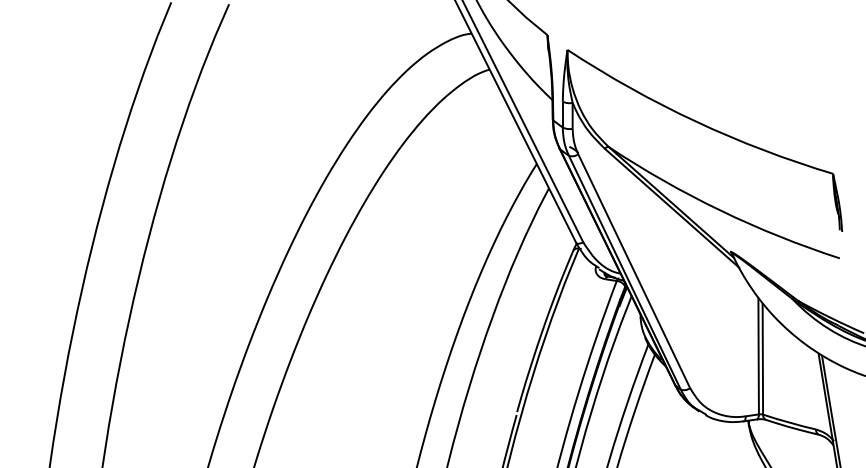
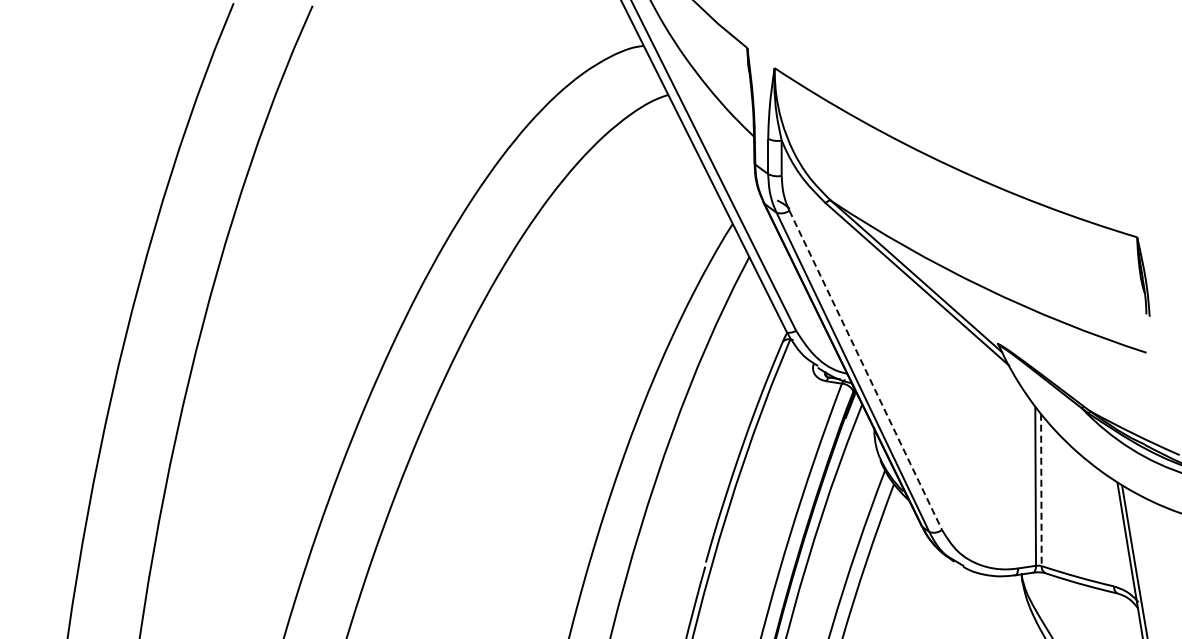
line: (634, 271) -> (865, 370), solid -> dashed
line: (762, 358) -> (1041, 489), solid -> dashed

